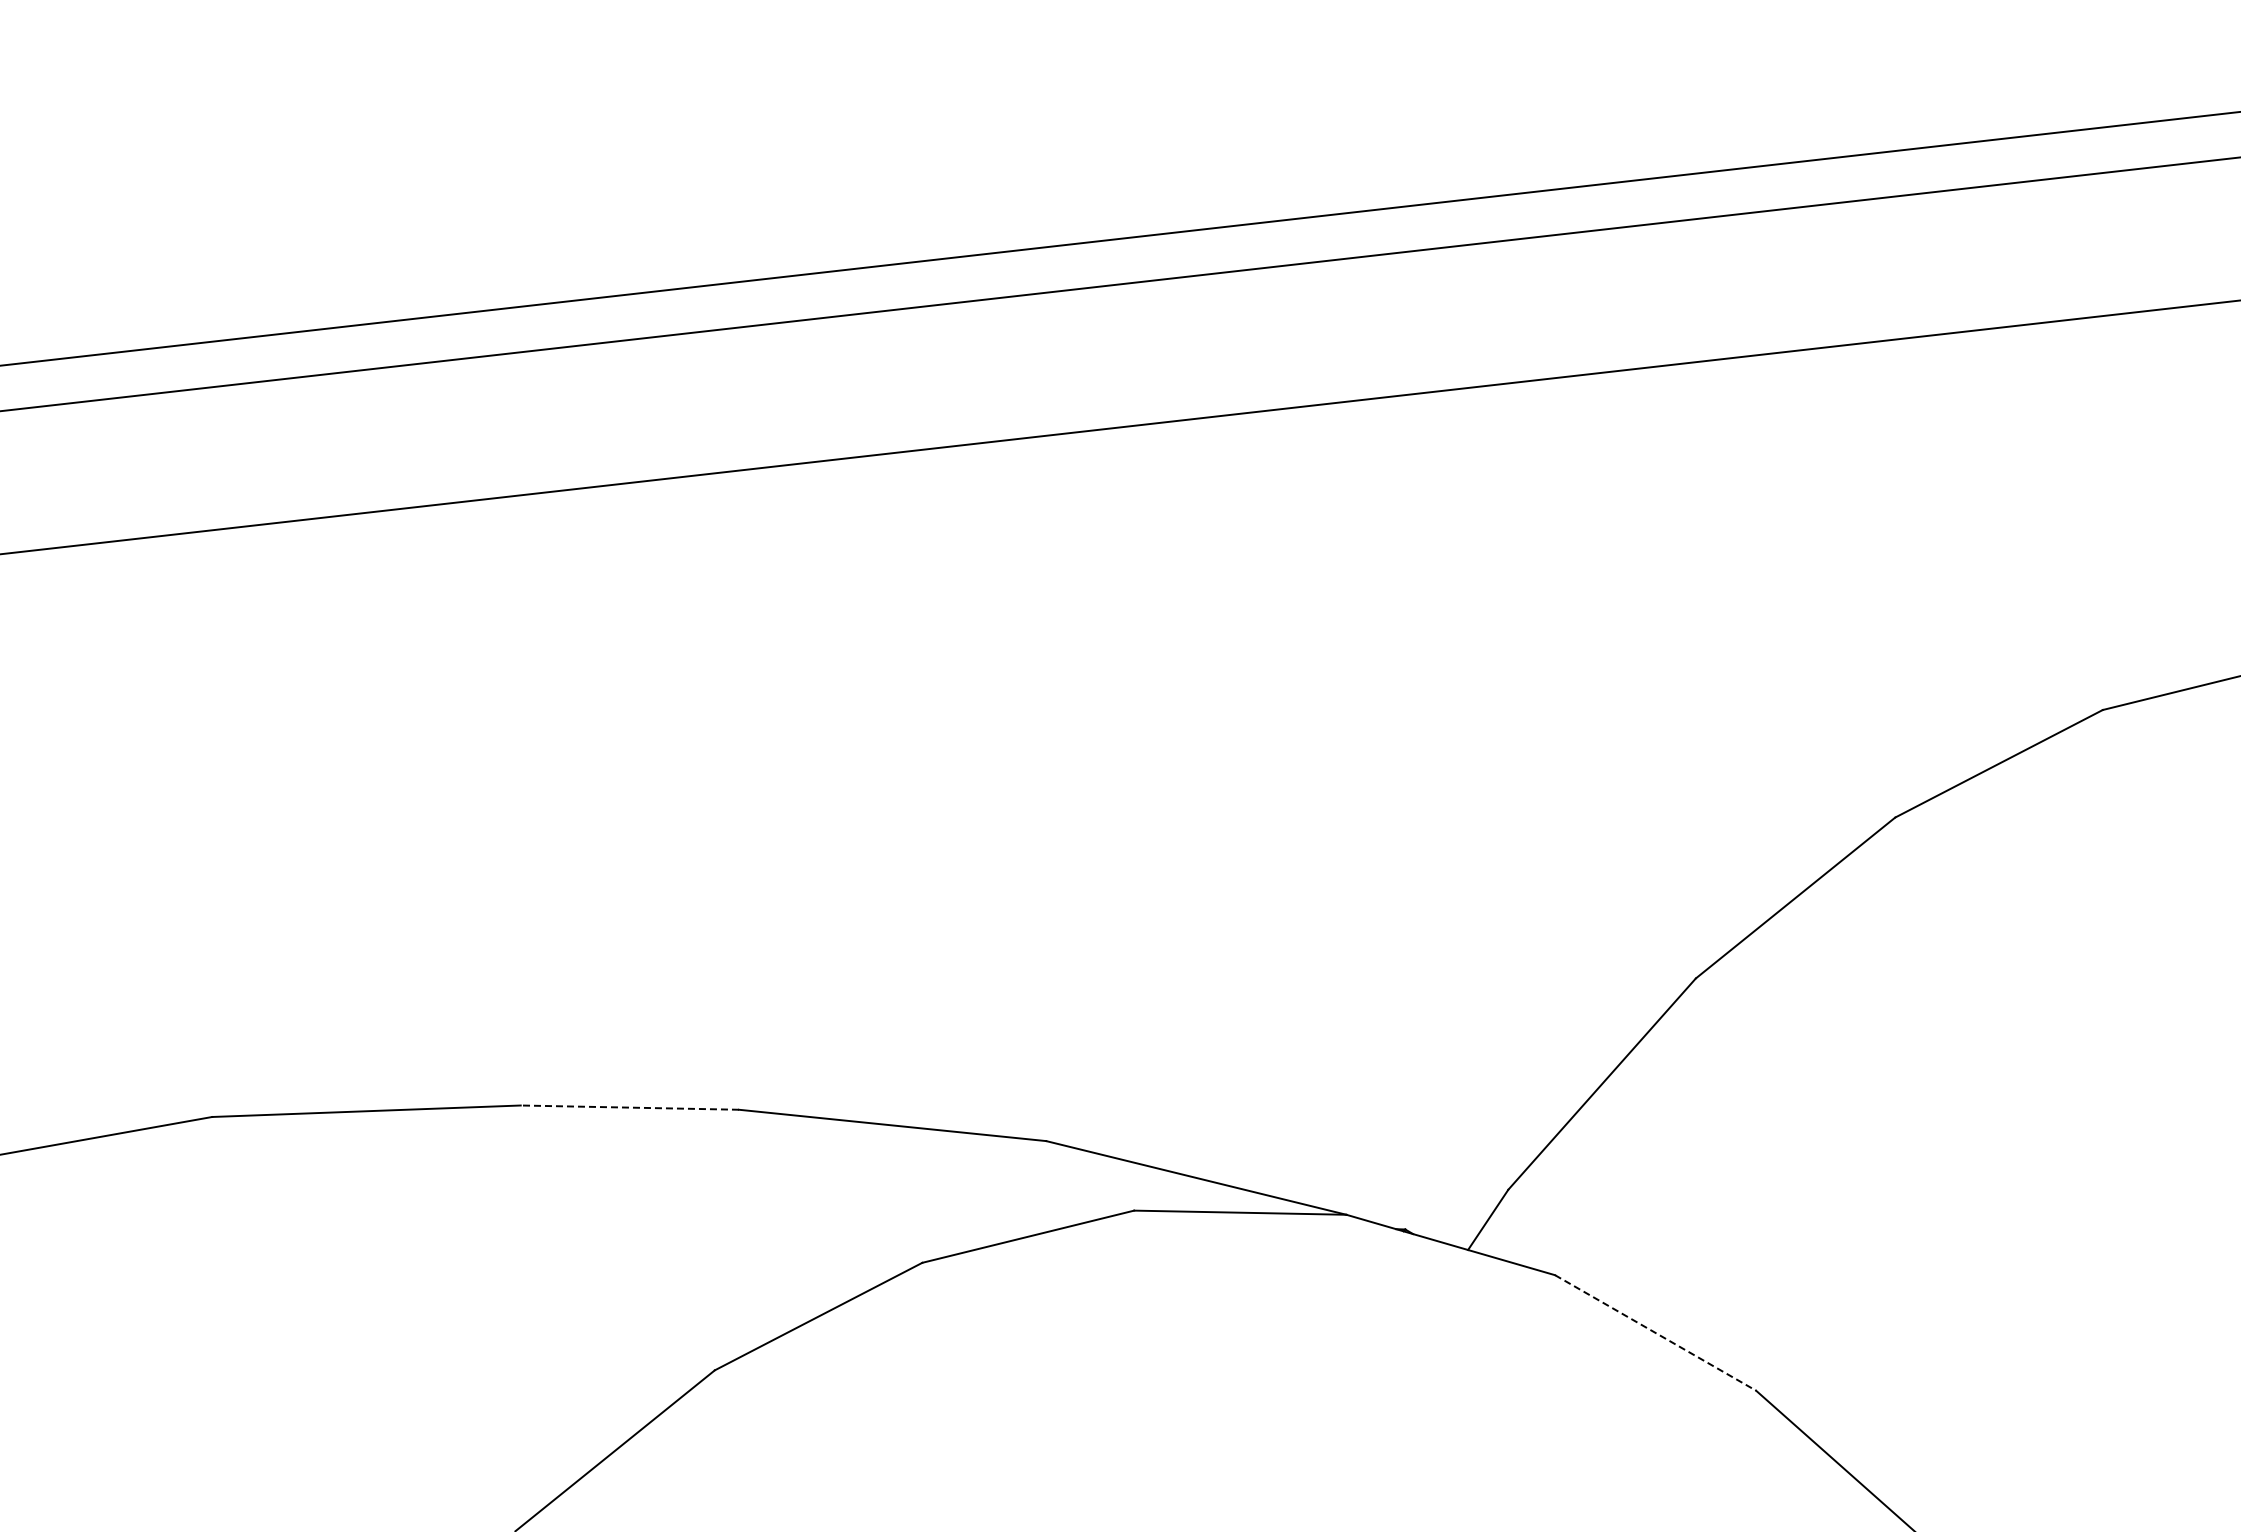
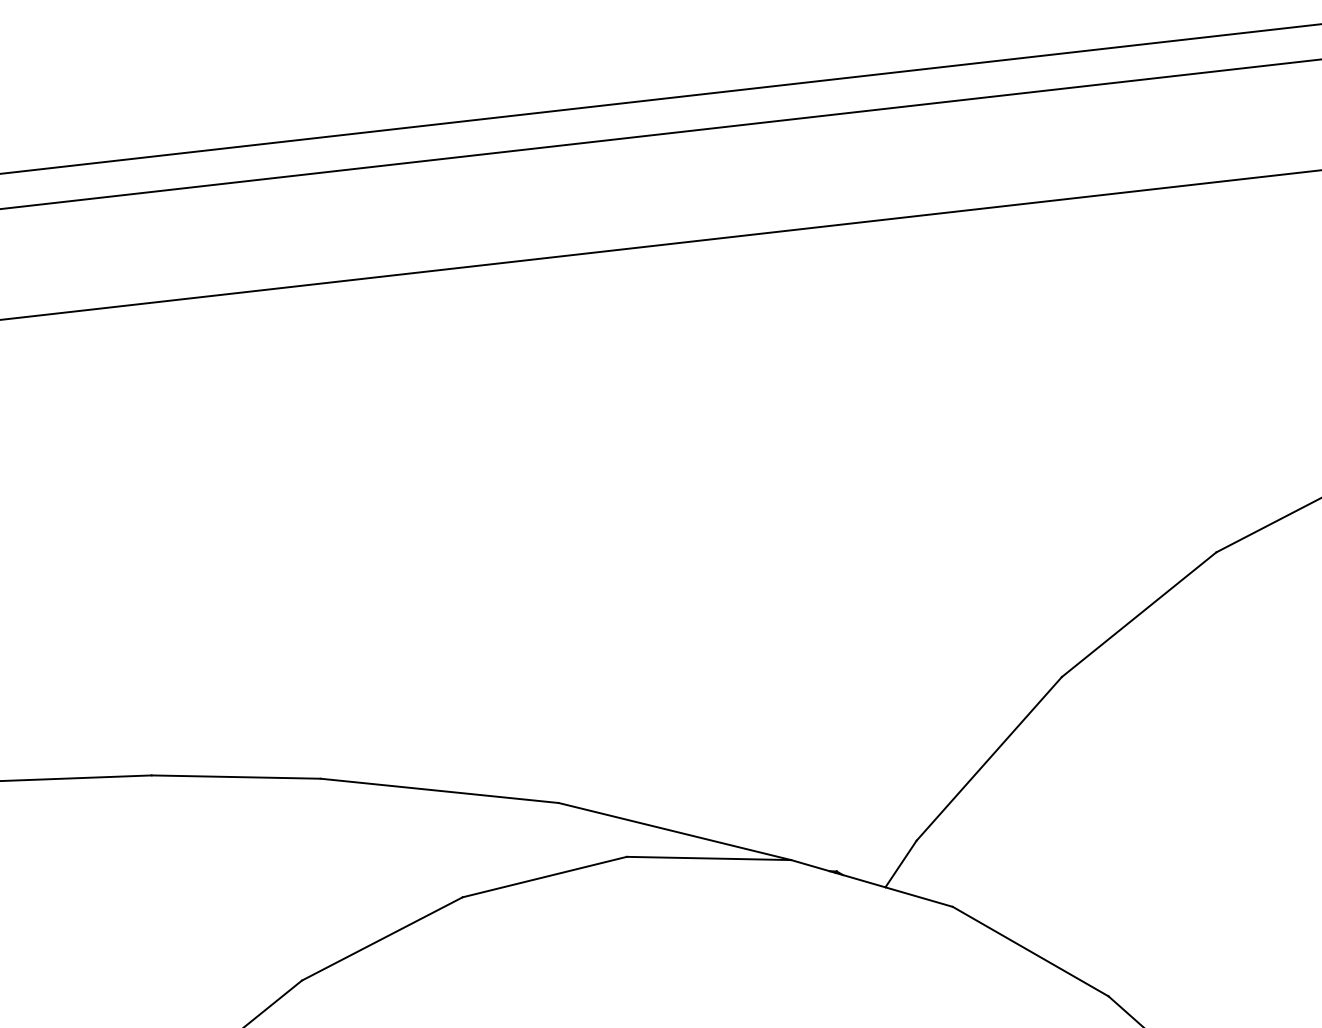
line: (629, 1107) -> (235, 776), dashed -> solid
line: (1655, 1332) -> (1030, 951), dashed -> solid

